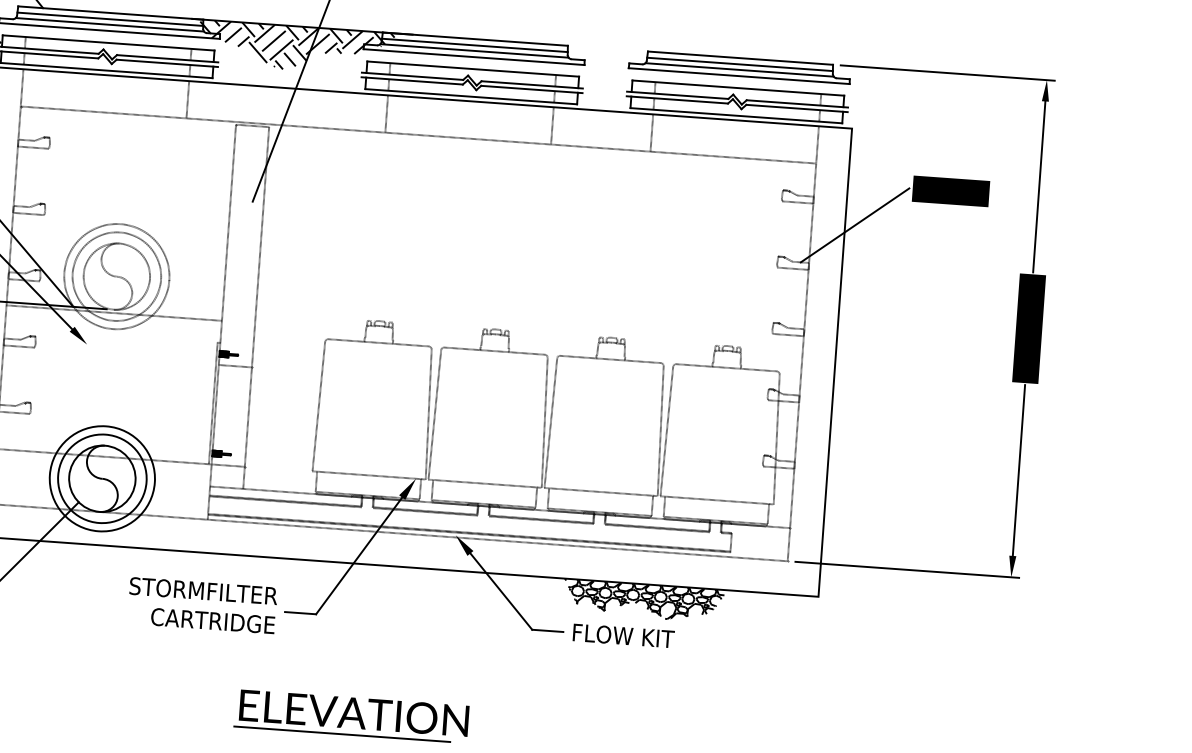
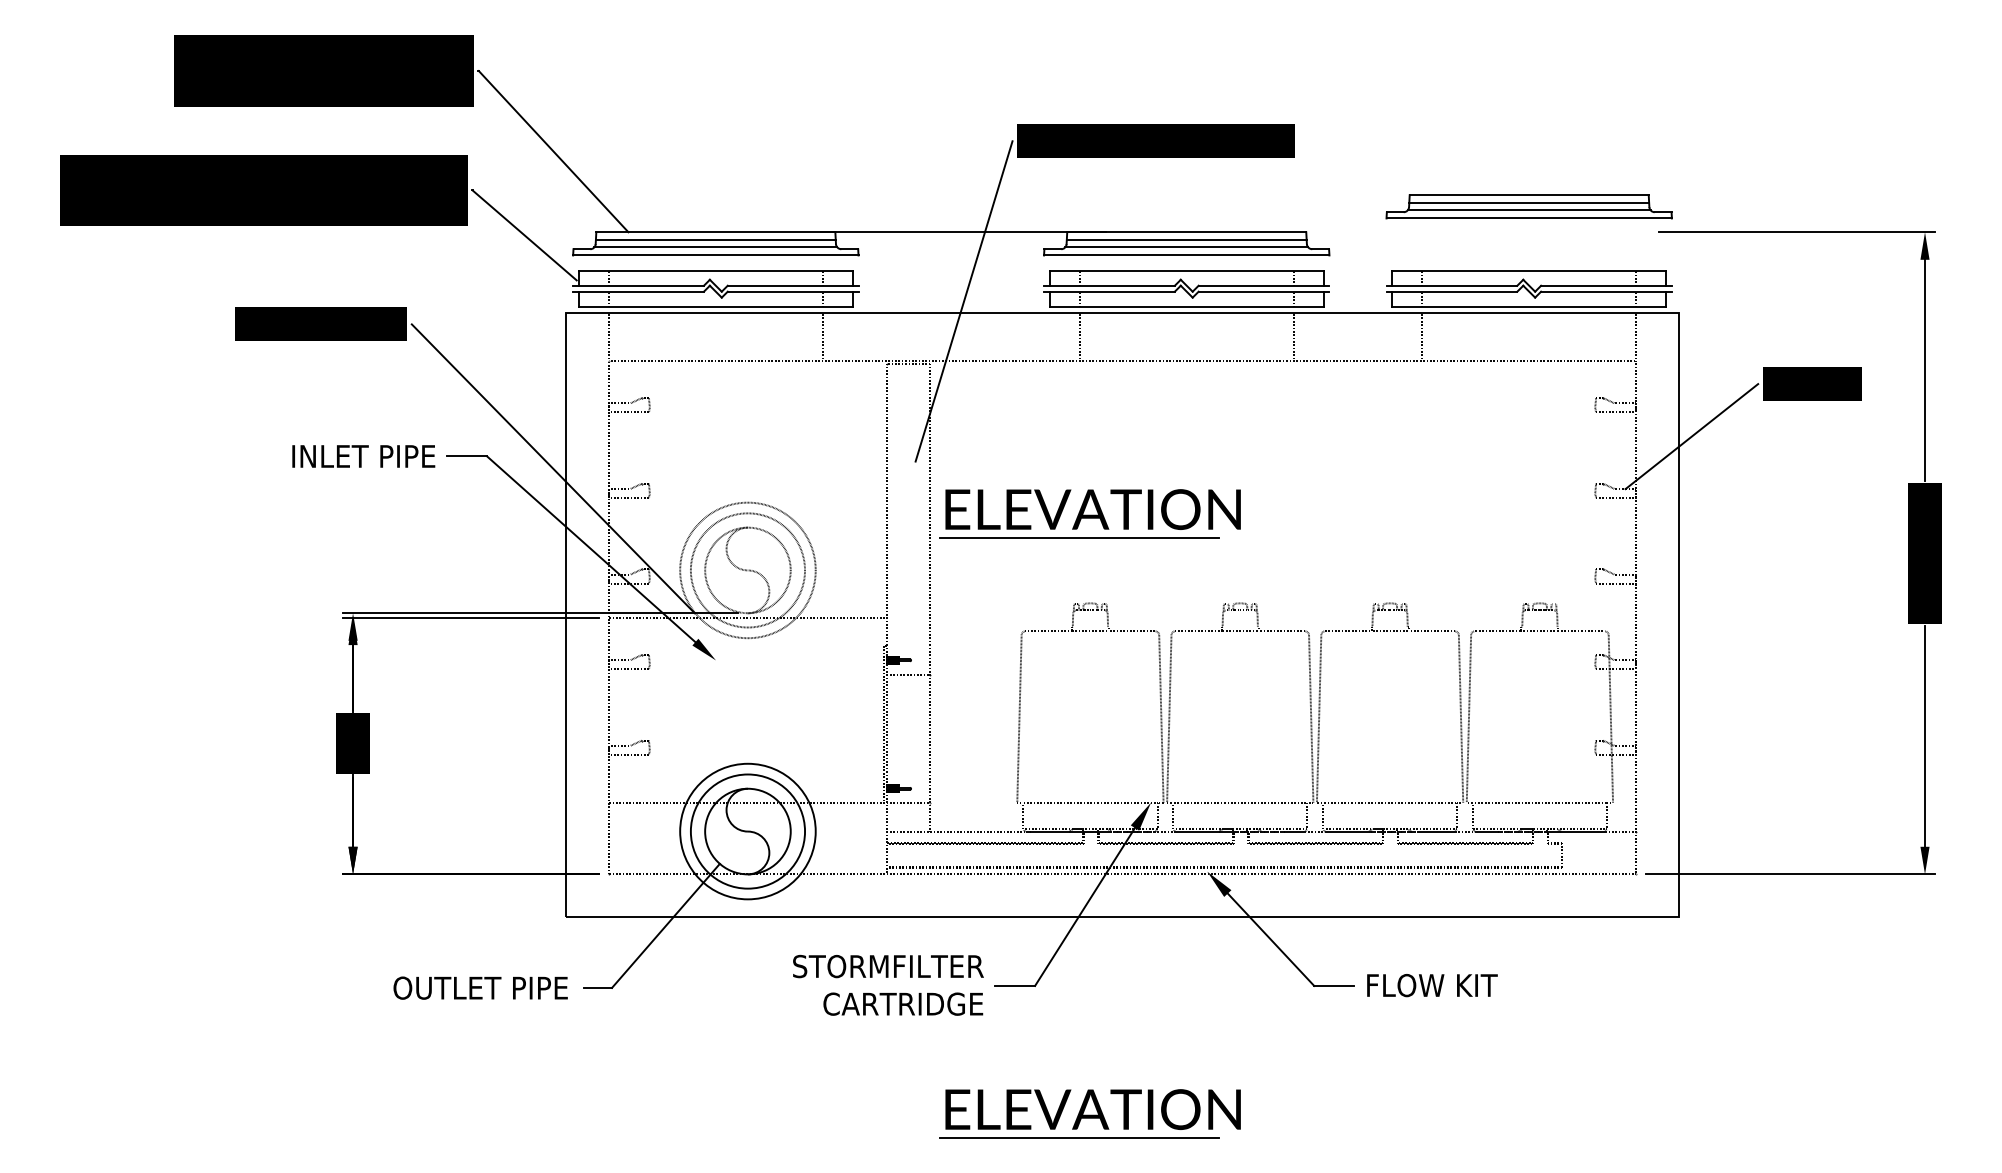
hatch: (295, 48) -> (956, 260), removed
part: (739, 66) -> (1528, 206), moved
part: (384, 251) -> (1089, 513), added
hatch: (643, 600) -> (1454, 938), removed

